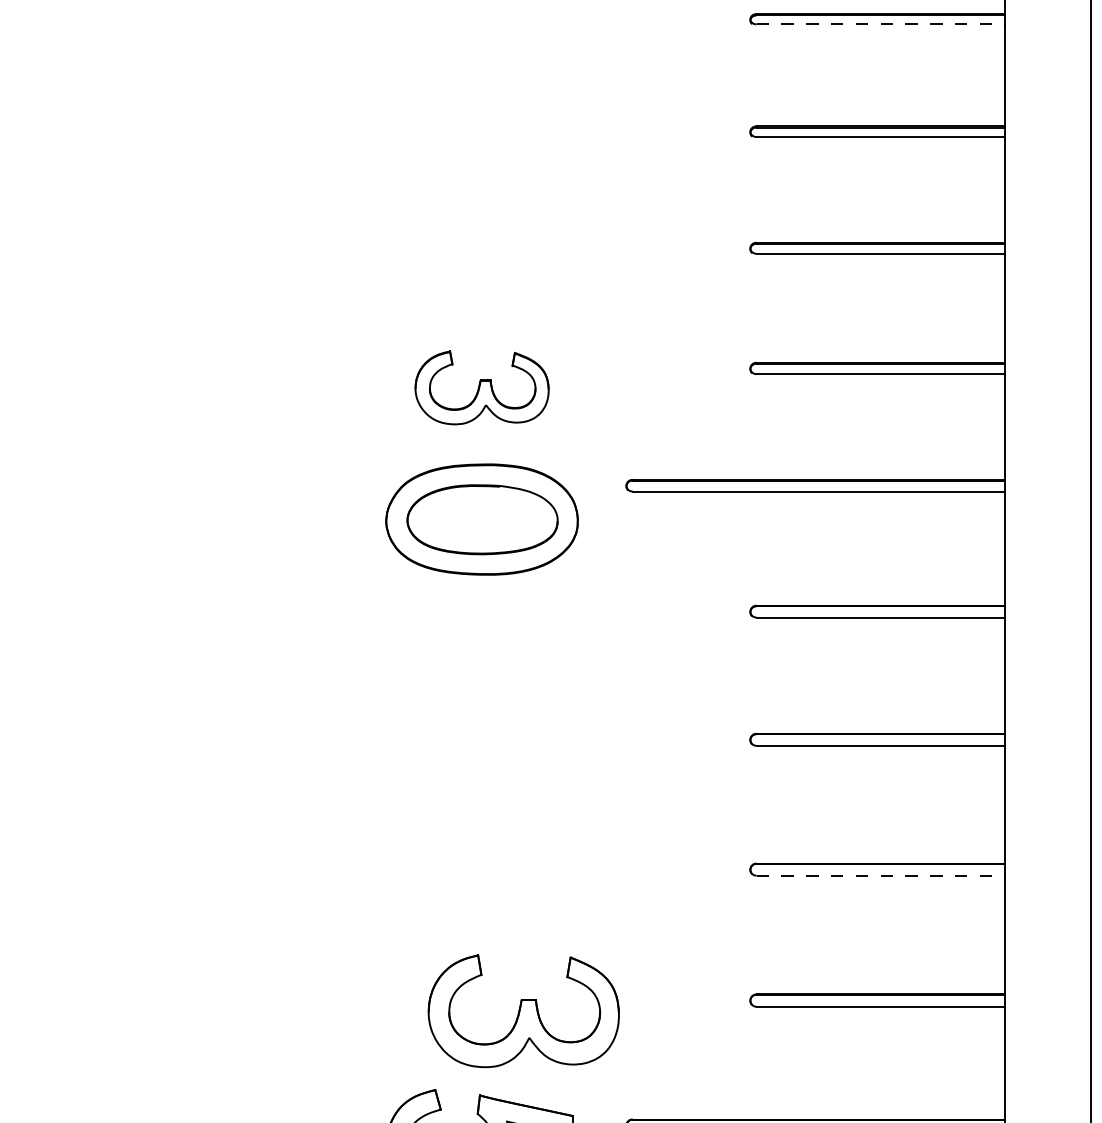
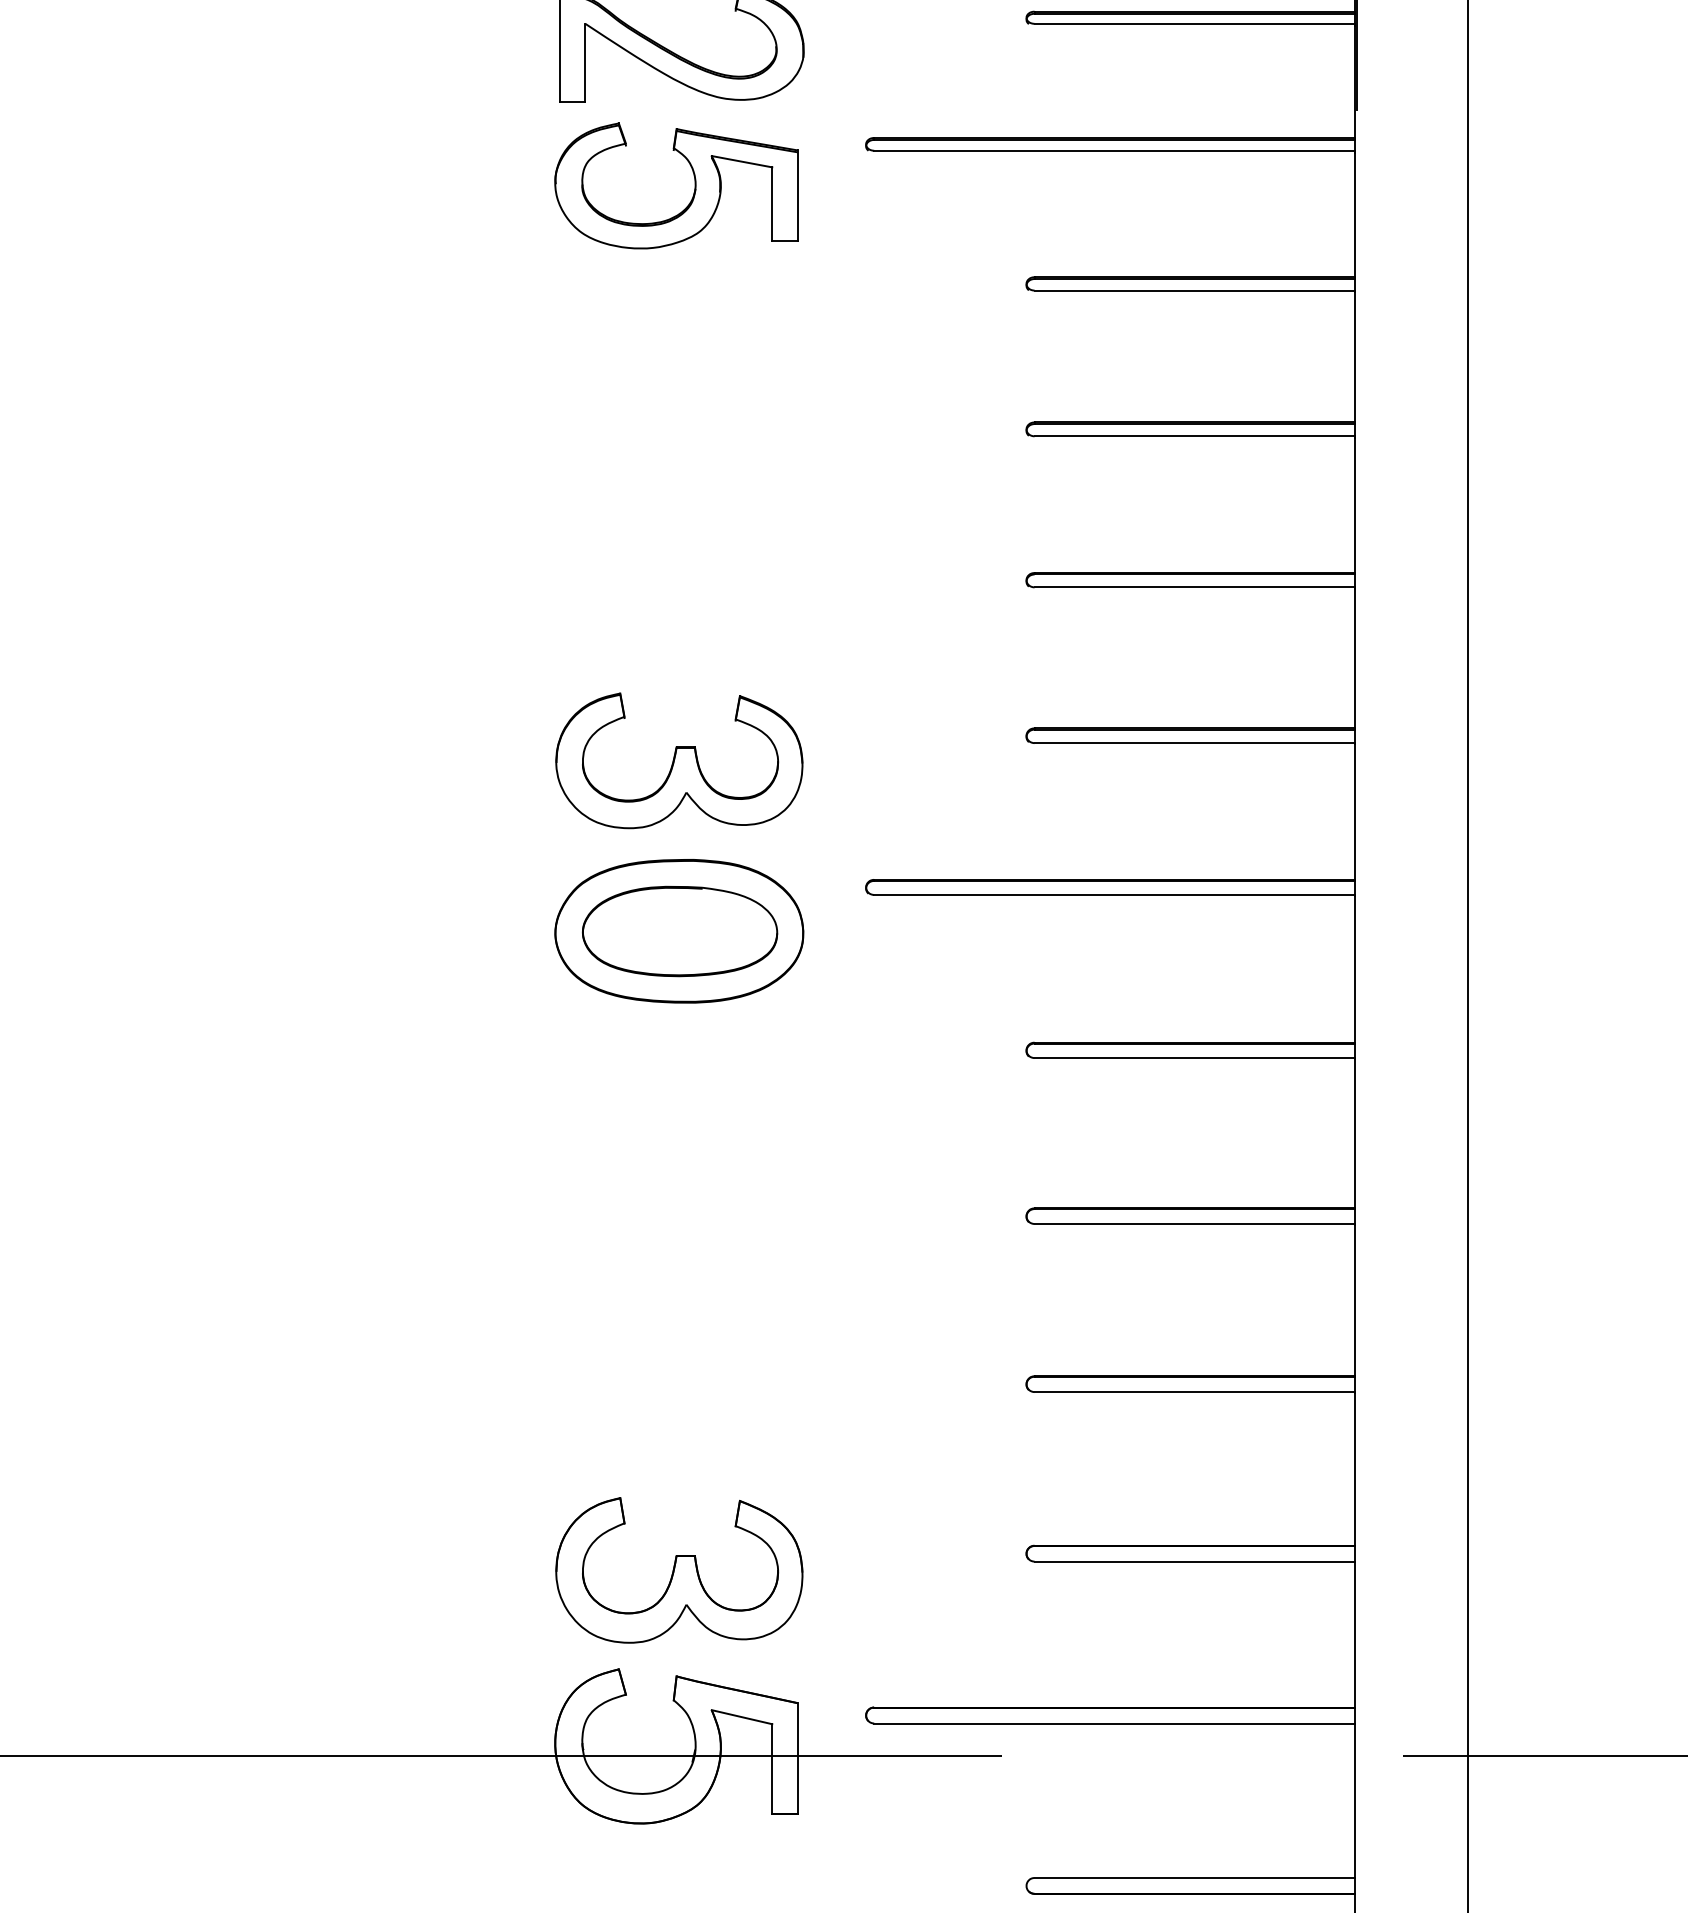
line: (880, 24) -> (1195, 290), dashed -> solid
part: (482, 387) -> (679, 760), size x1.43
line: (880, 876) -> (1195, 1392), dashed -> solid
part: (523, 1011) -> (679, 1570), moved

